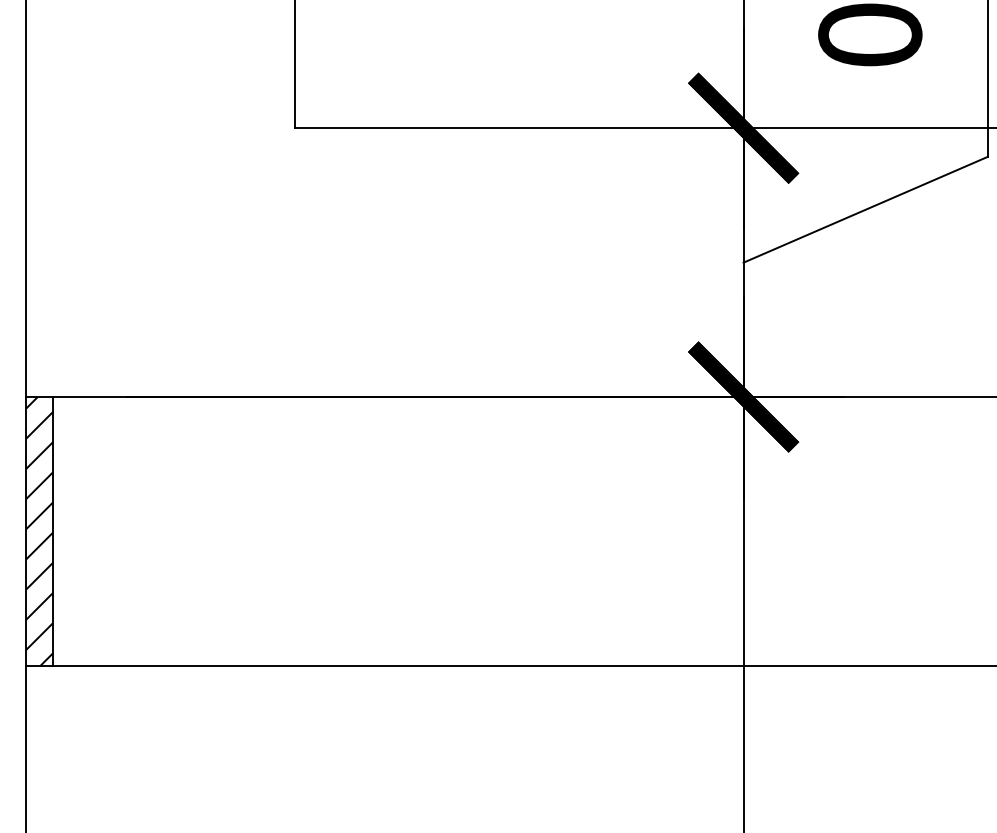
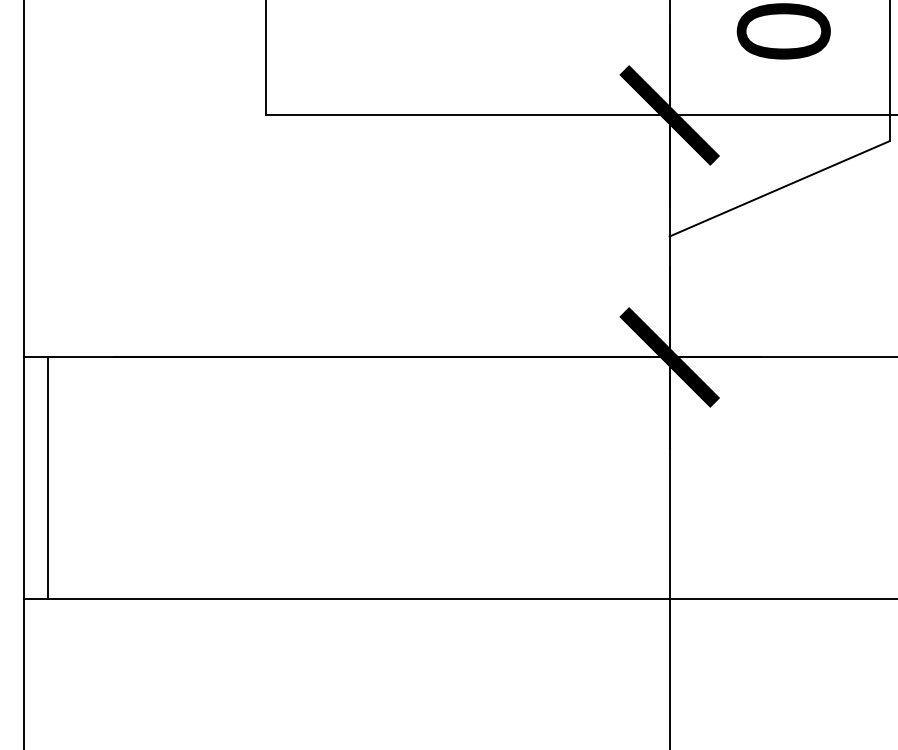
hatch: (39, 531) -> (35, 478), removed

